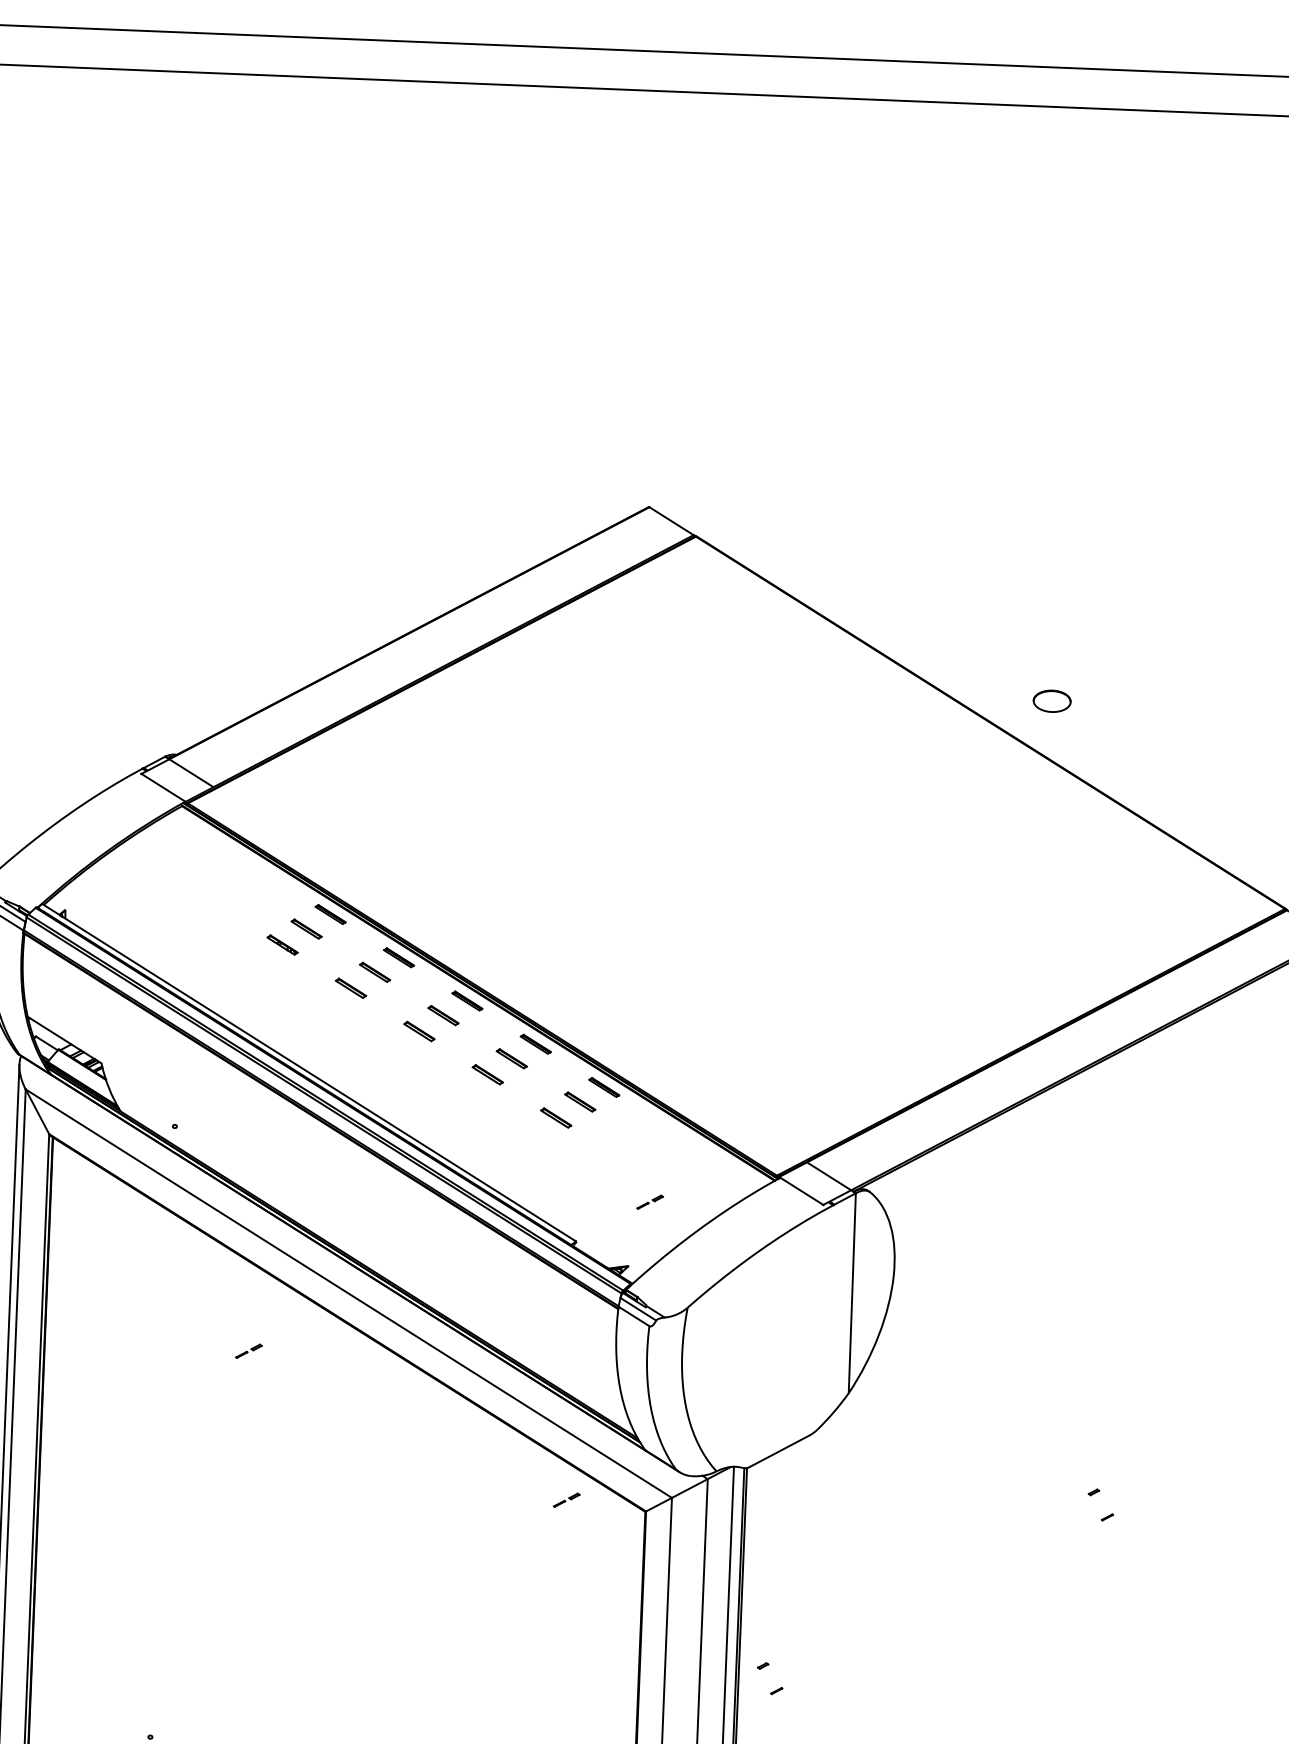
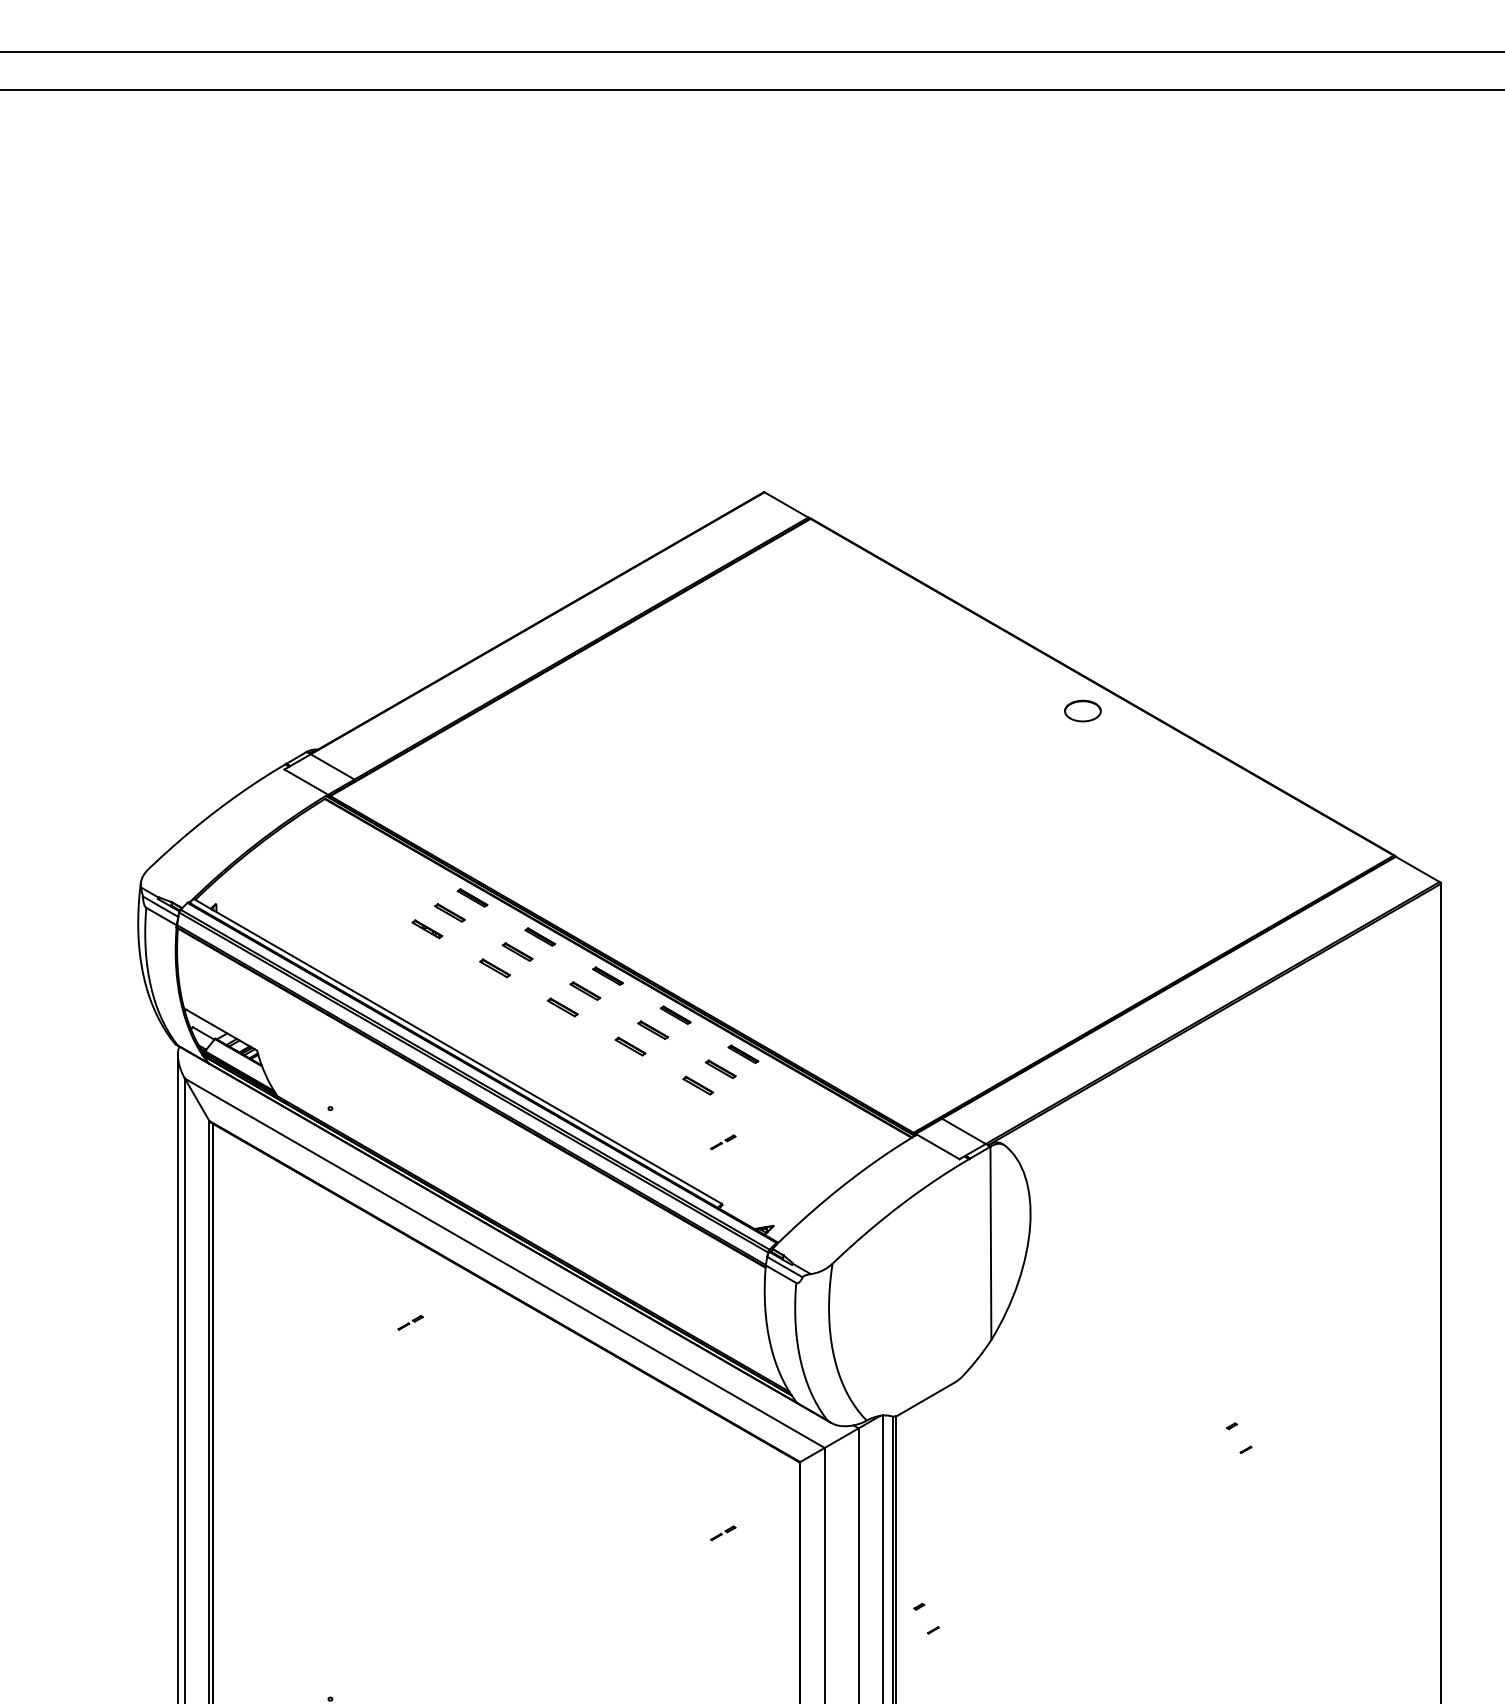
part: (1051, 700) -> (1082, 710), moved
line: (649, 1202) -> (722, 1142), moved
line: (565, 1500) -> (722, 1533), moved

